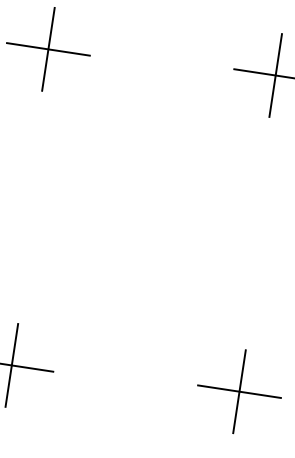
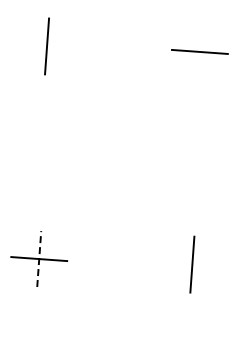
line: (47, 49) -> (46, 46), removed
line: (275, 74) -> (199, 51), removed
line: (12, 364) -> (39, 258), solid -> dashed
line: (239, 391) -> (192, 264), removed

